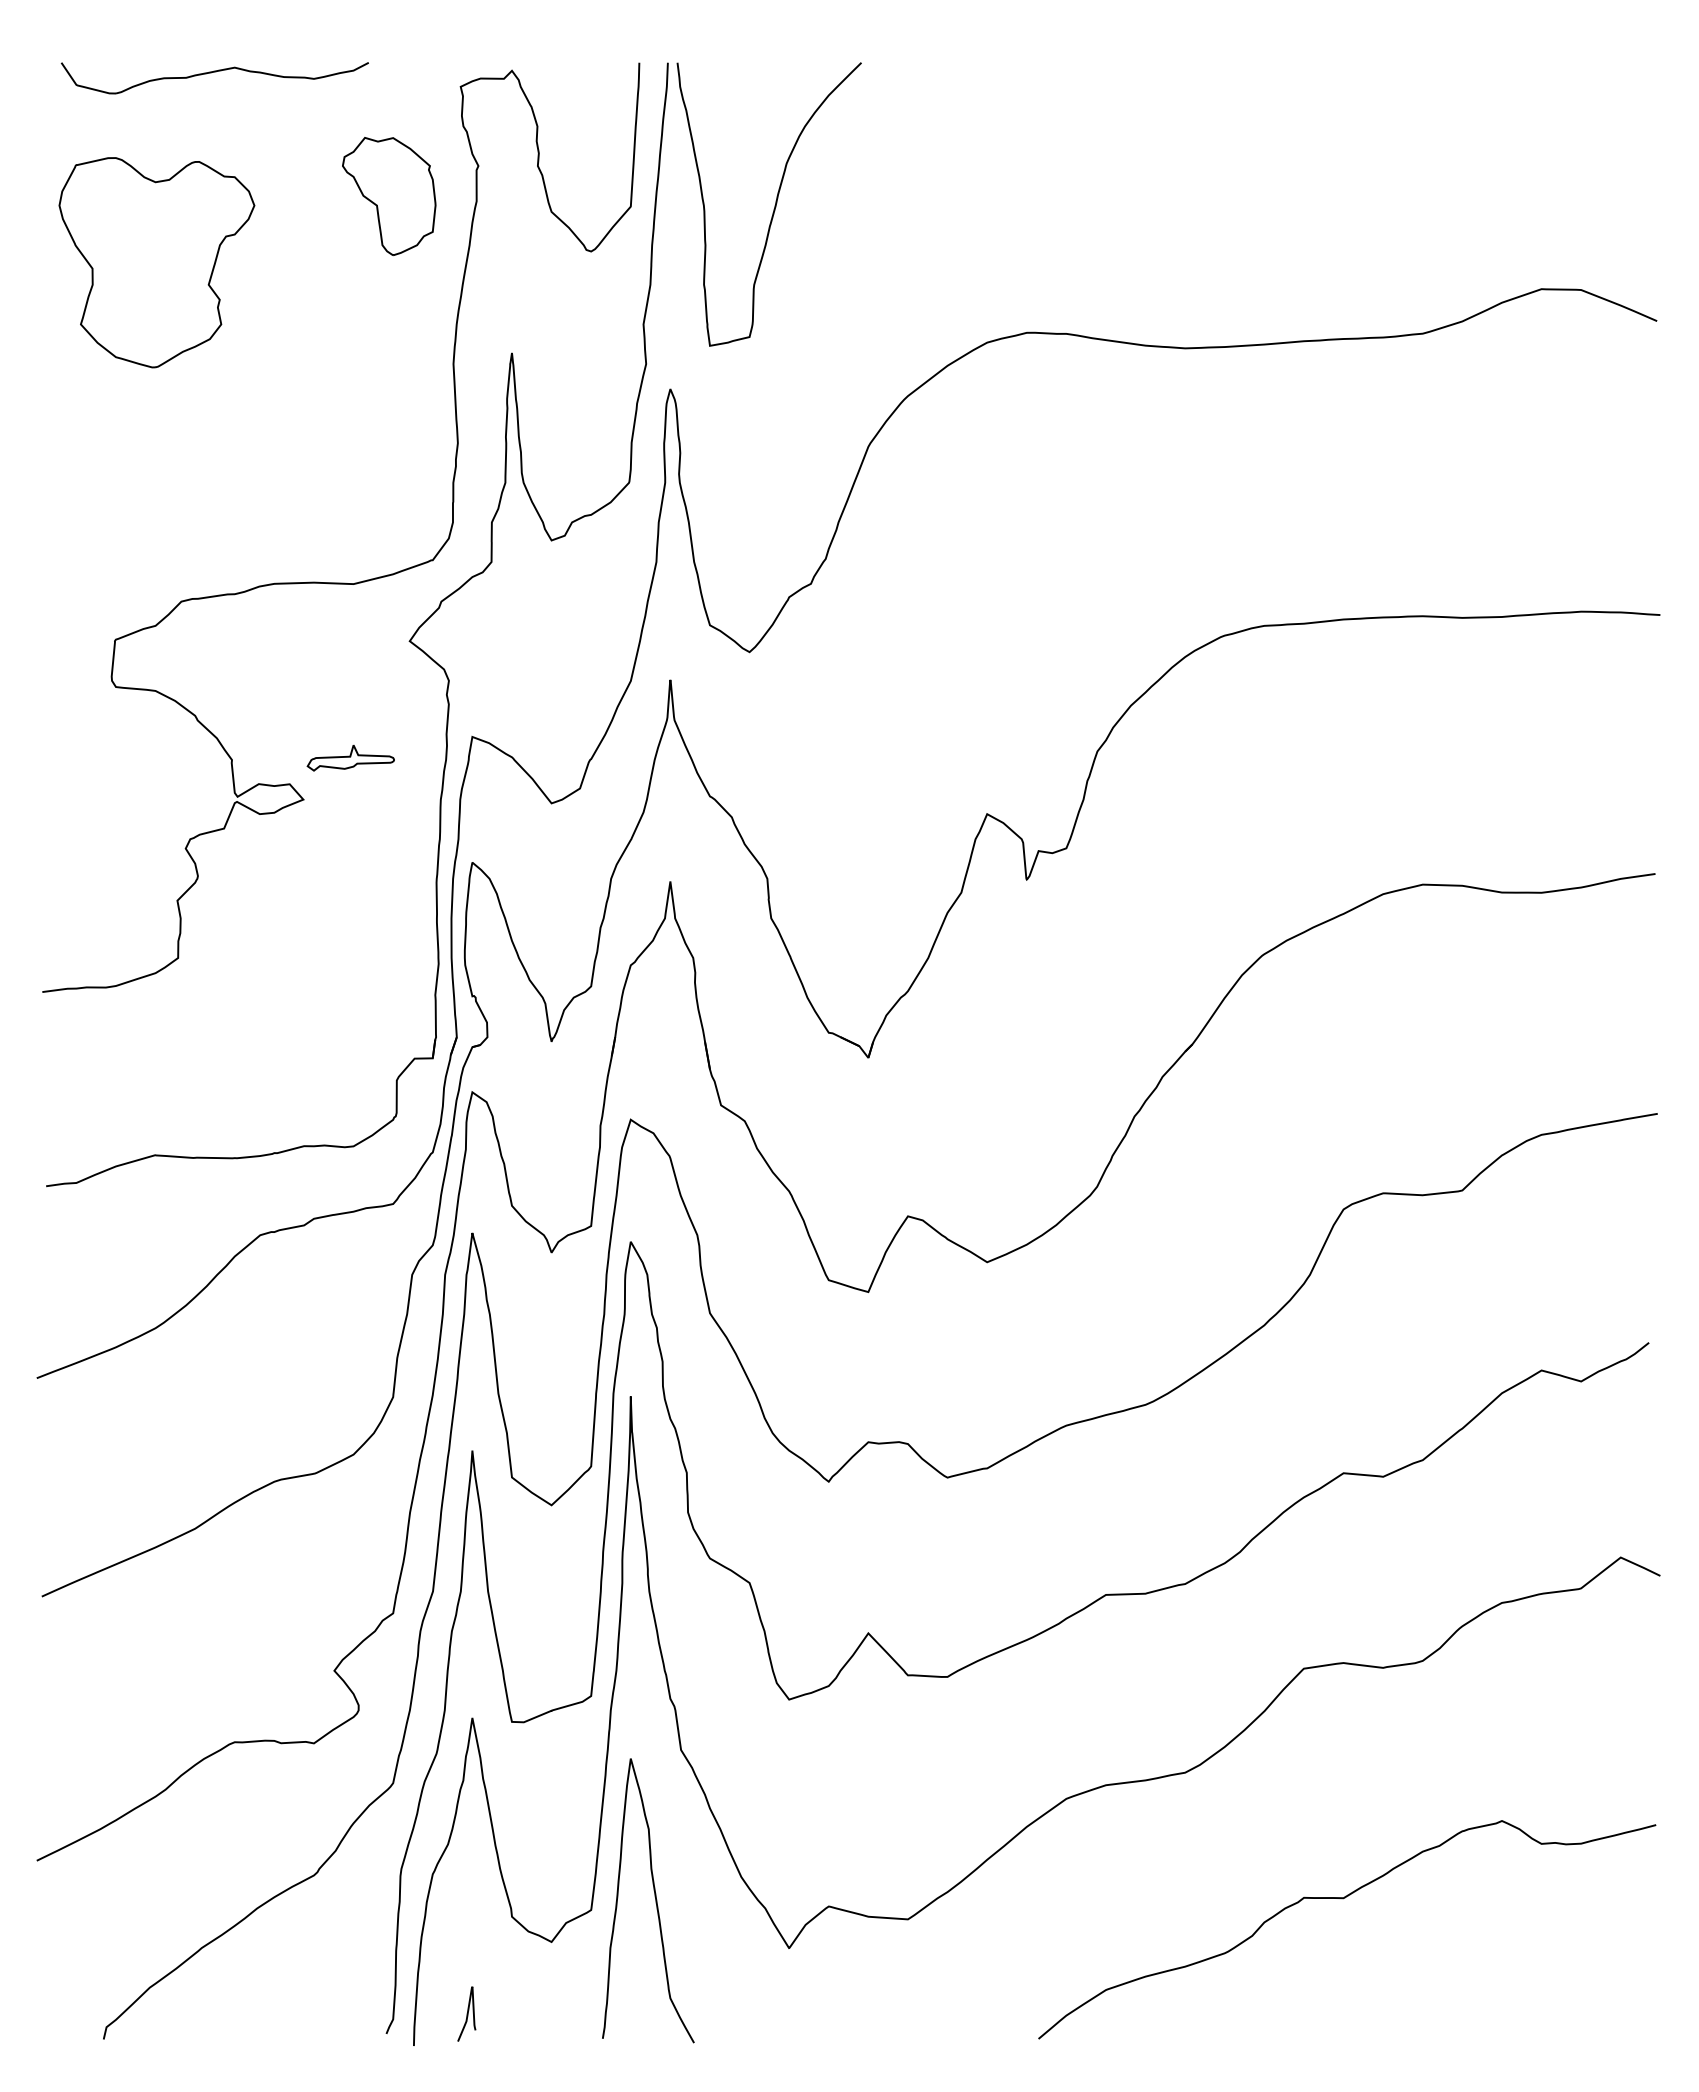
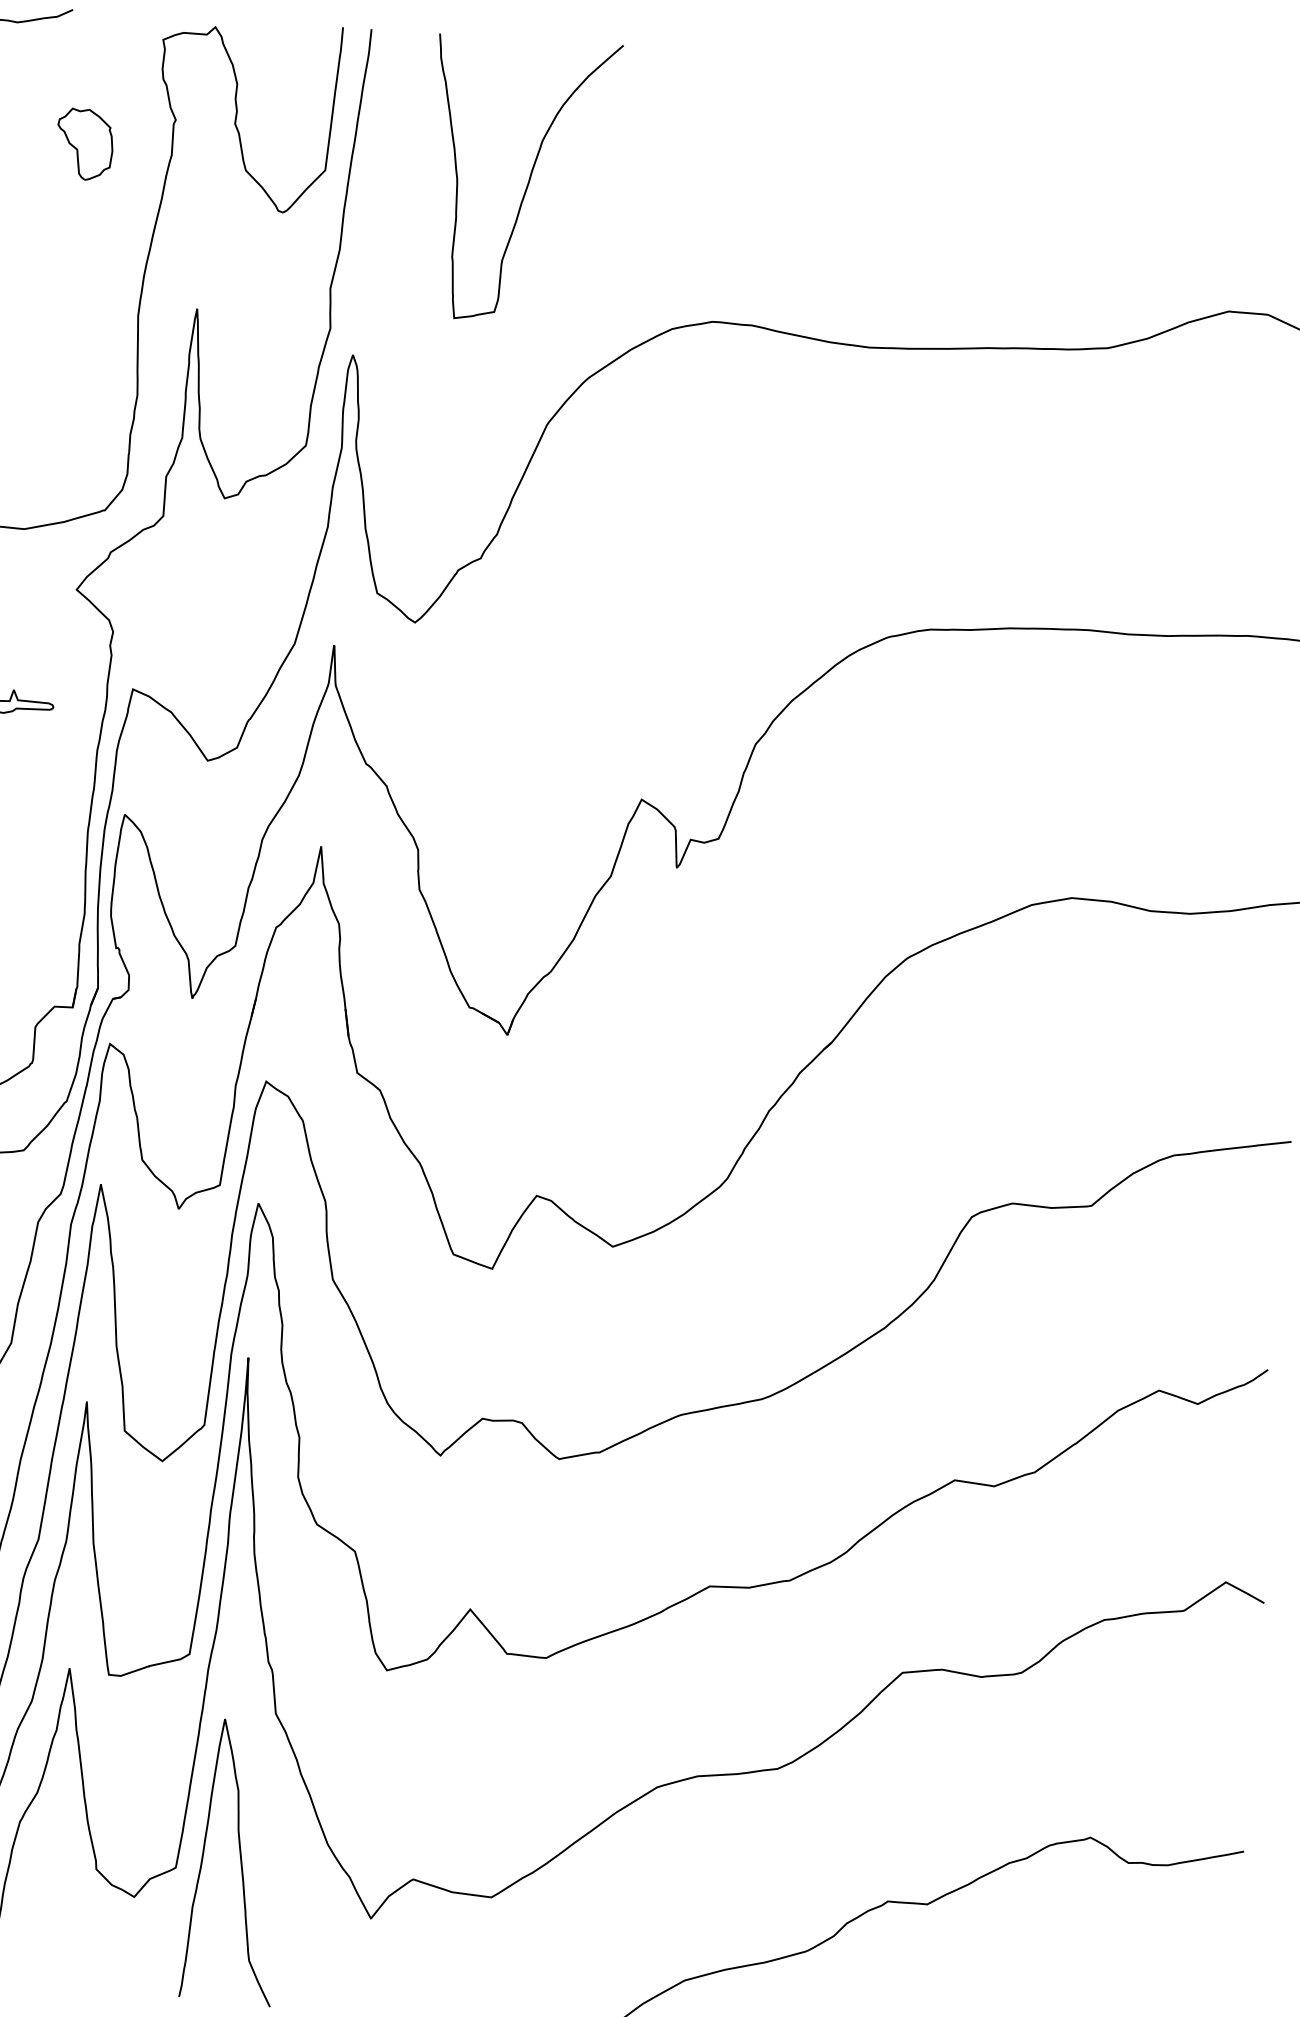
part: (389, 196) -> (85, 144), size x0.6
curve: (774, 205) -> (527, 182), moved
curve: (466, 2013) -> (44, 1962), removed

